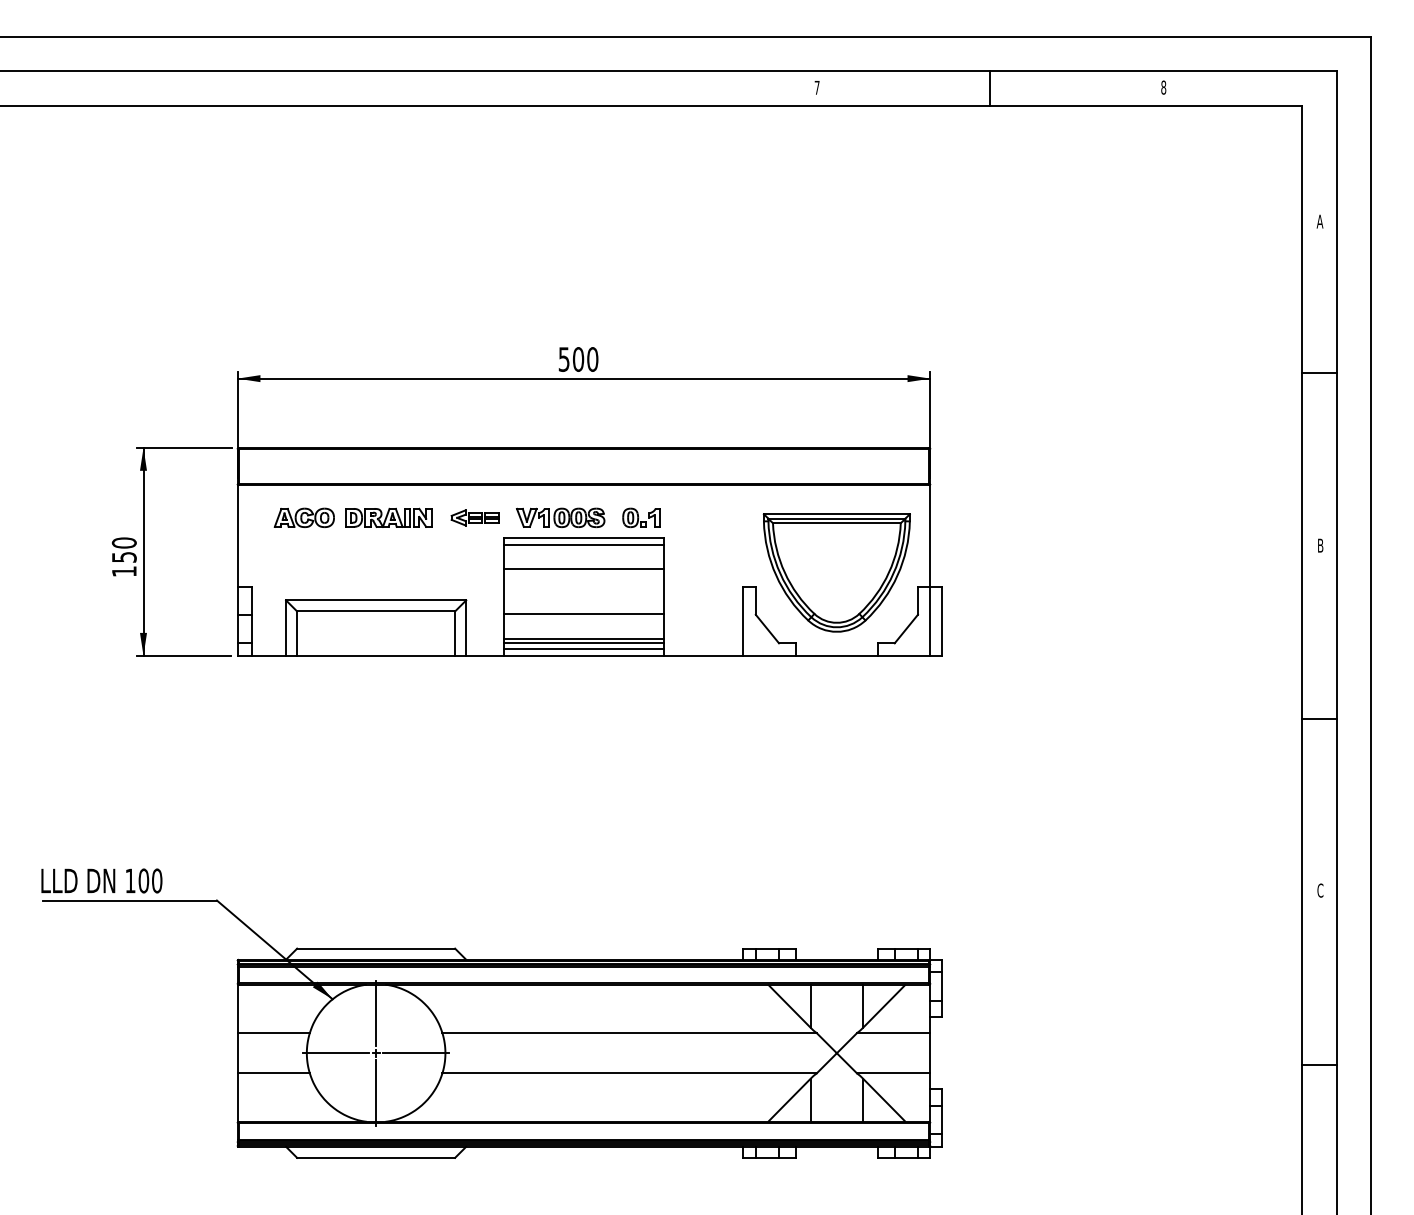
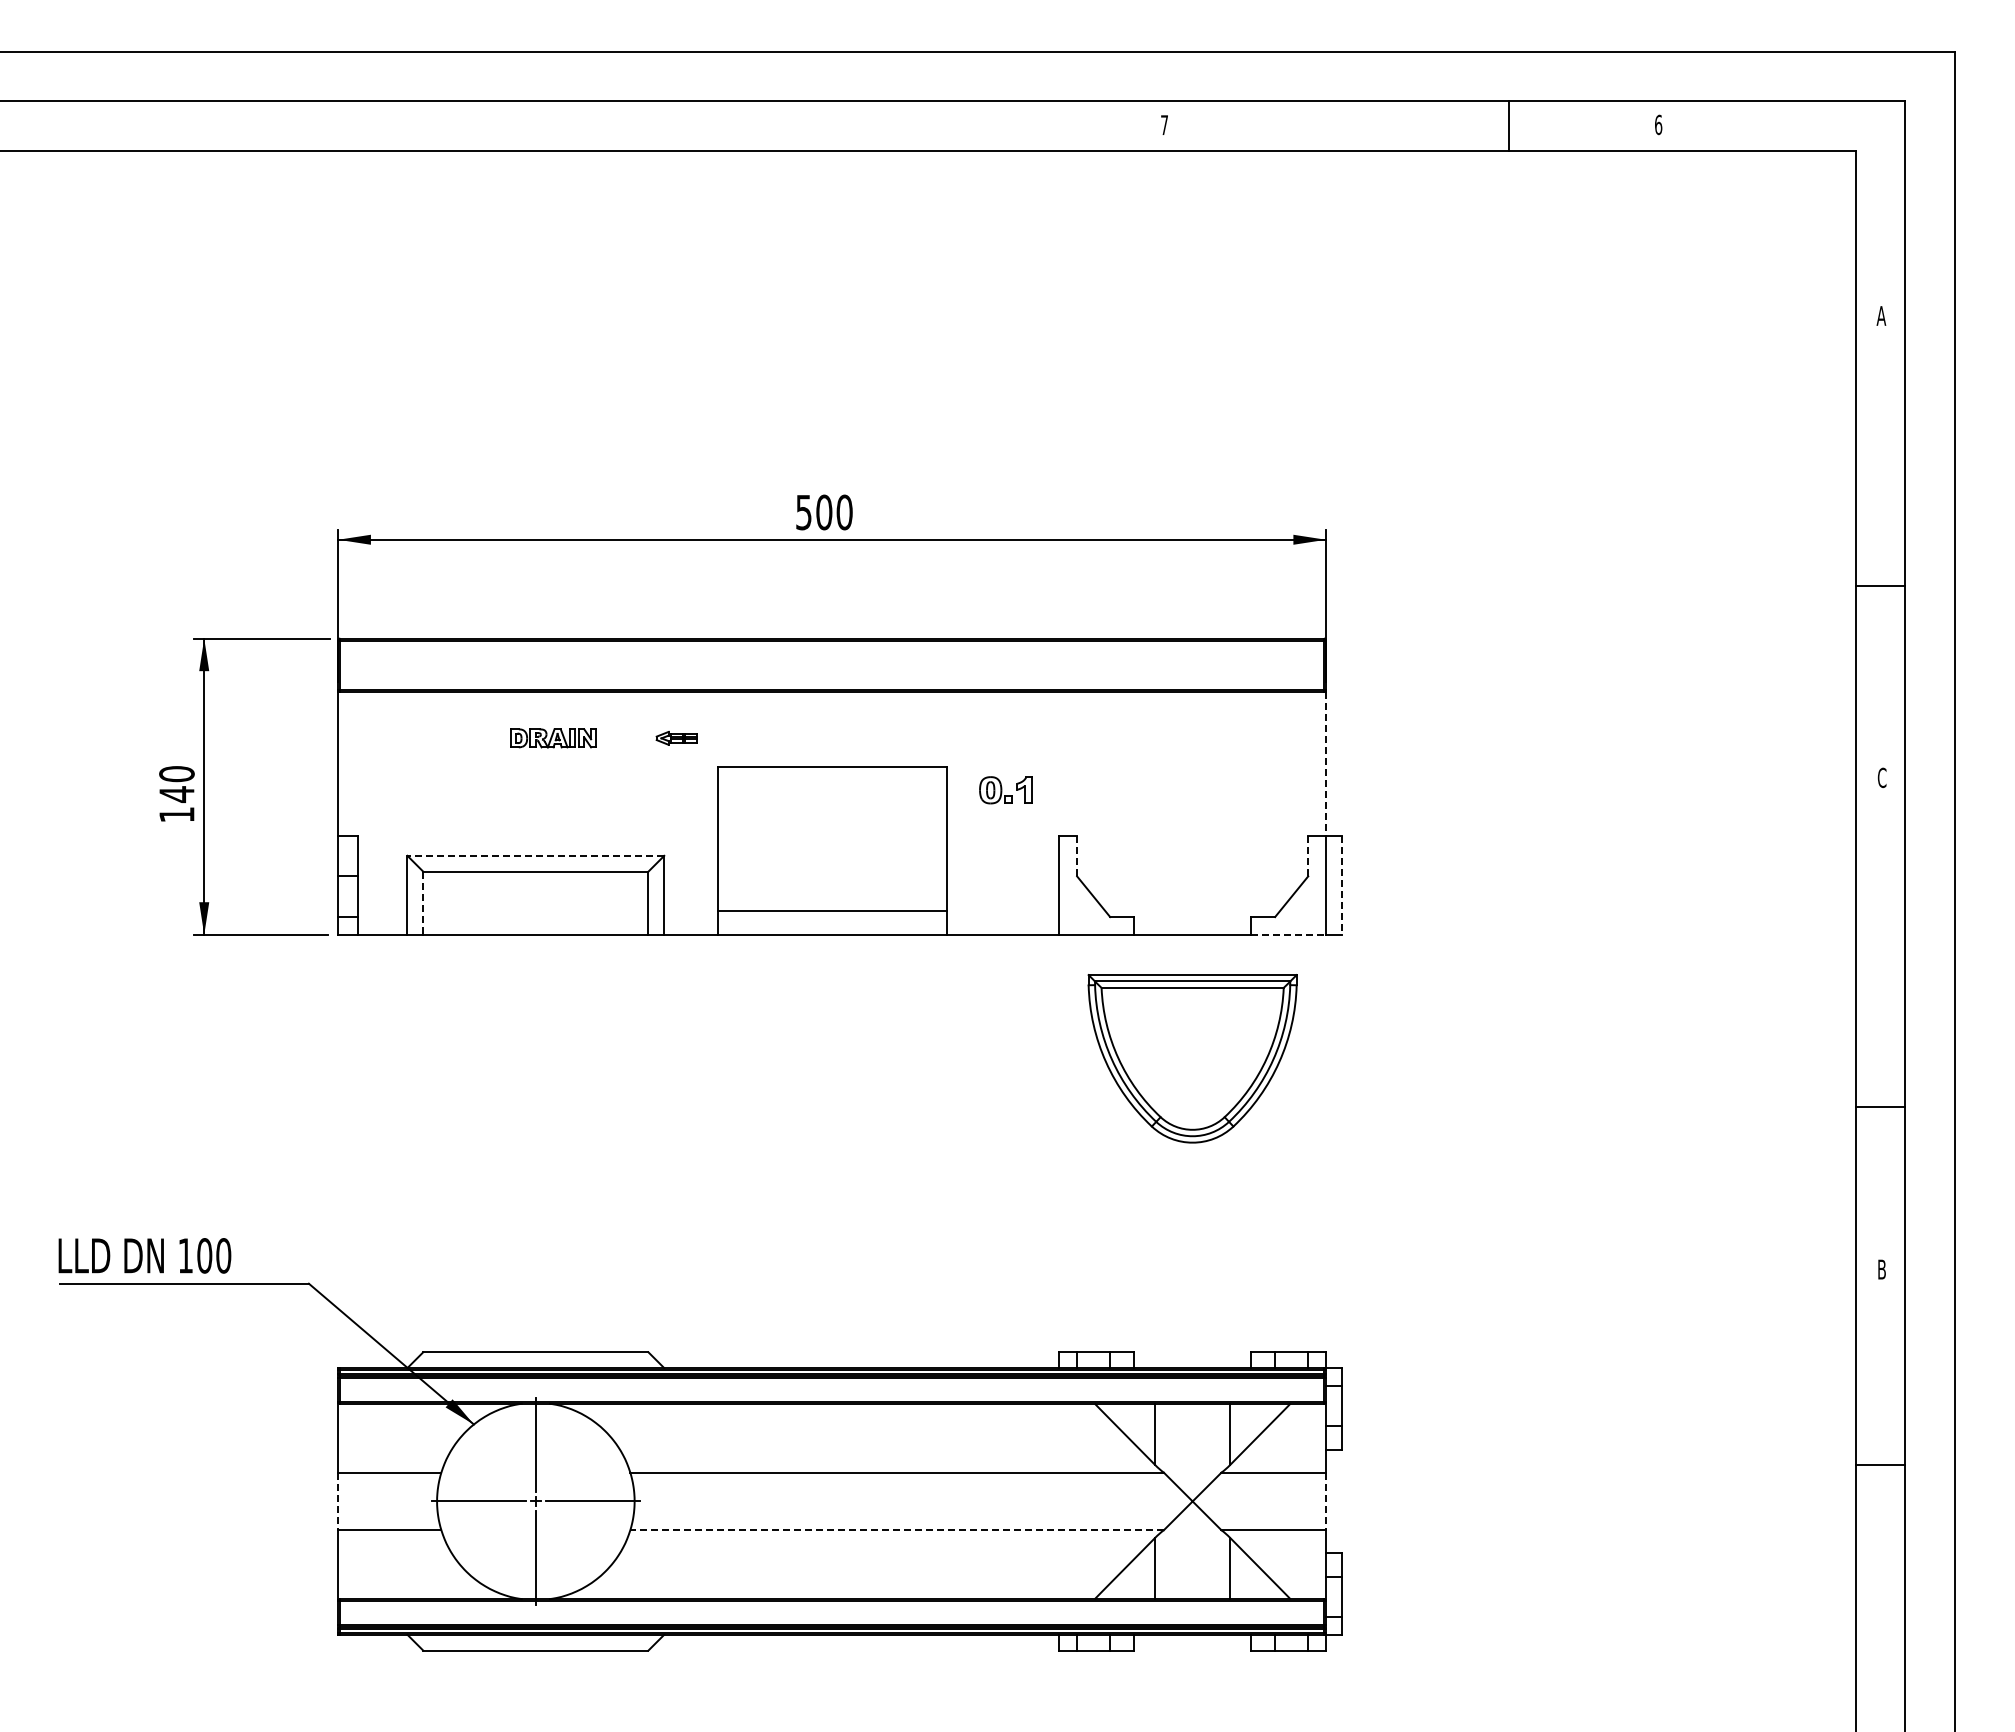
text: (1163, 87) -> (1658, 124), 8 -> 6
line: (990, 88) -> (1509, 125), moved
line: (1319, 372) -> (1880, 586), moved
part: (304, 518) -> (433, 738), removed
part: (388, 518) -> (553, 738), size x0.7
part: (474, 518) -> (676, 738), size x0.6
part: (560, 518) -> (798, 738), removed
part: (641, 518) -> (1005, 790), moved
line: (930, 536) -> (1326, 764), solid -> dashed
line: (583, 544) -> (831, 776), removed
text: (1320, 545) -> (1881, 777), B -> C
text: (124, 557) -> (176, 794), 150 -> 140
line: (583, 569) -> (831, 811), removed
part: (836, 572) -> (1192, 1058), moved
line: (375, 600) -> (535, 855), solid -> dashed
line: (756, 600) -> (1077, 855), solid -> dashed
line: (918, 600) -> (1308, 856), solid -> dashed
line: (583, 614) -> (831, 875), removed
line: (941, 621) -> (1341, 885), solid -> dashed
line: (297, 633) -> (423, 903), solid -> dashed
line: (583, 642) -> (831, 916), removed
line: (583, 648) -> (831, 924), removed
line: (904, 655) -> (1289, 934), solid -> dashed
line: (1319, 718) -> (1880, 1106), moved
text: (1320, 890) -> (1881, 1269), C -> B
line: (237, 1053) -> (338, 1501), solid -> dashed
line: (930, 1053) -> (1326, 1501), solid -> dashed
line: (1319, 1065) -> (1880, 1464), moved
line: (629, 1073) -> (897, 1530), solid -> dashed

